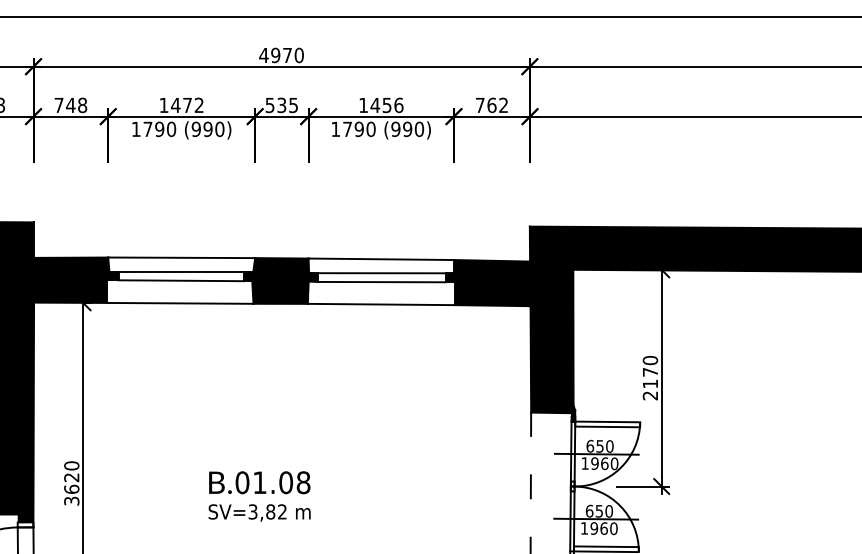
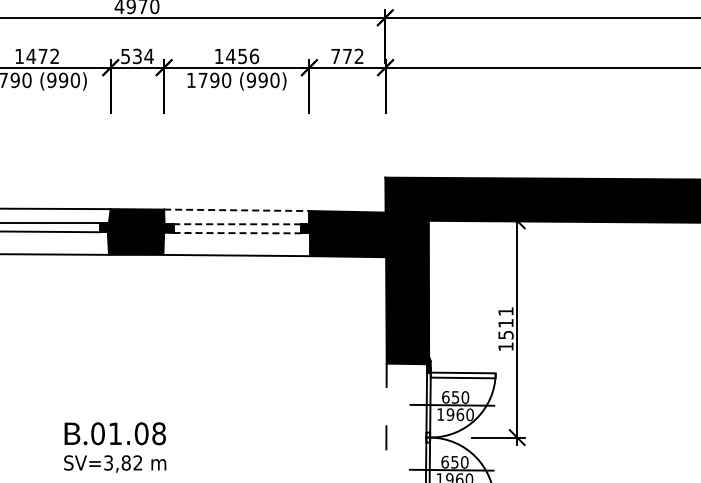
text: (293, 105) -> (149, 56), 535 -> 534
text: (491, 105) -> (347, 56), 762 -> 772
line: (381, 259) -> (237, 210), solid -> dashed
line: (381, 273) -> (237, 224), solid -> dashed
line: (381, 282) -> (237, 233), solid -> dashed
text: (650, 377) -> (506, 328), 2170 -> 1511

